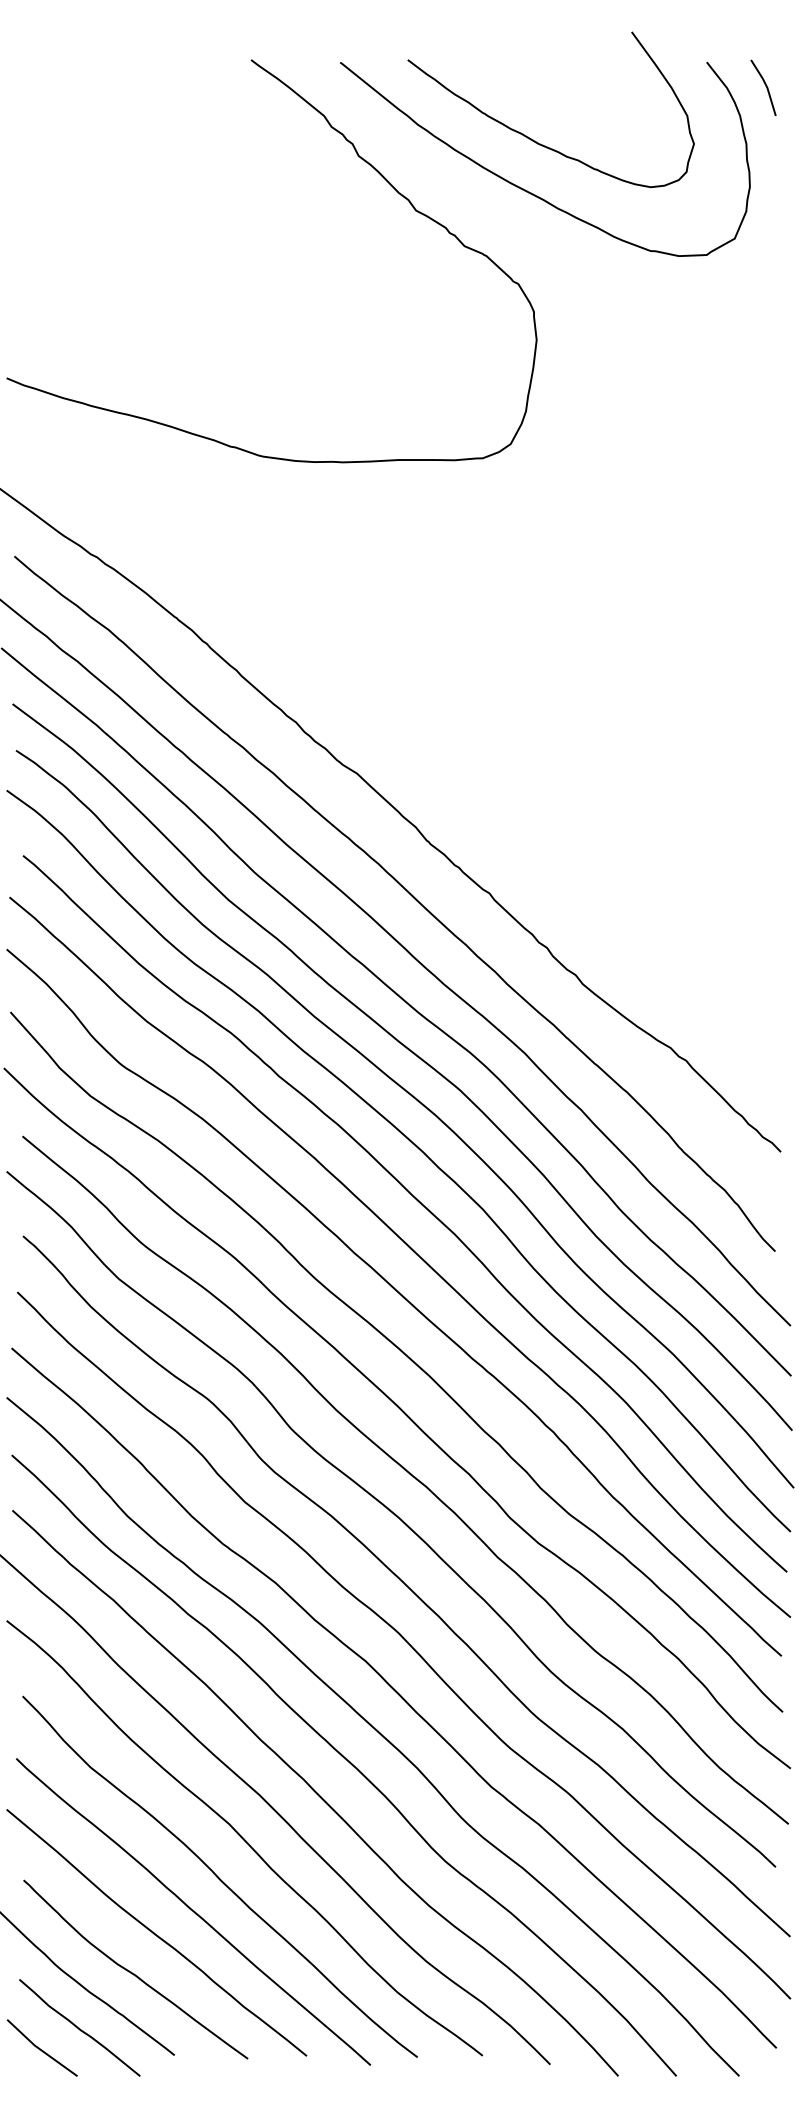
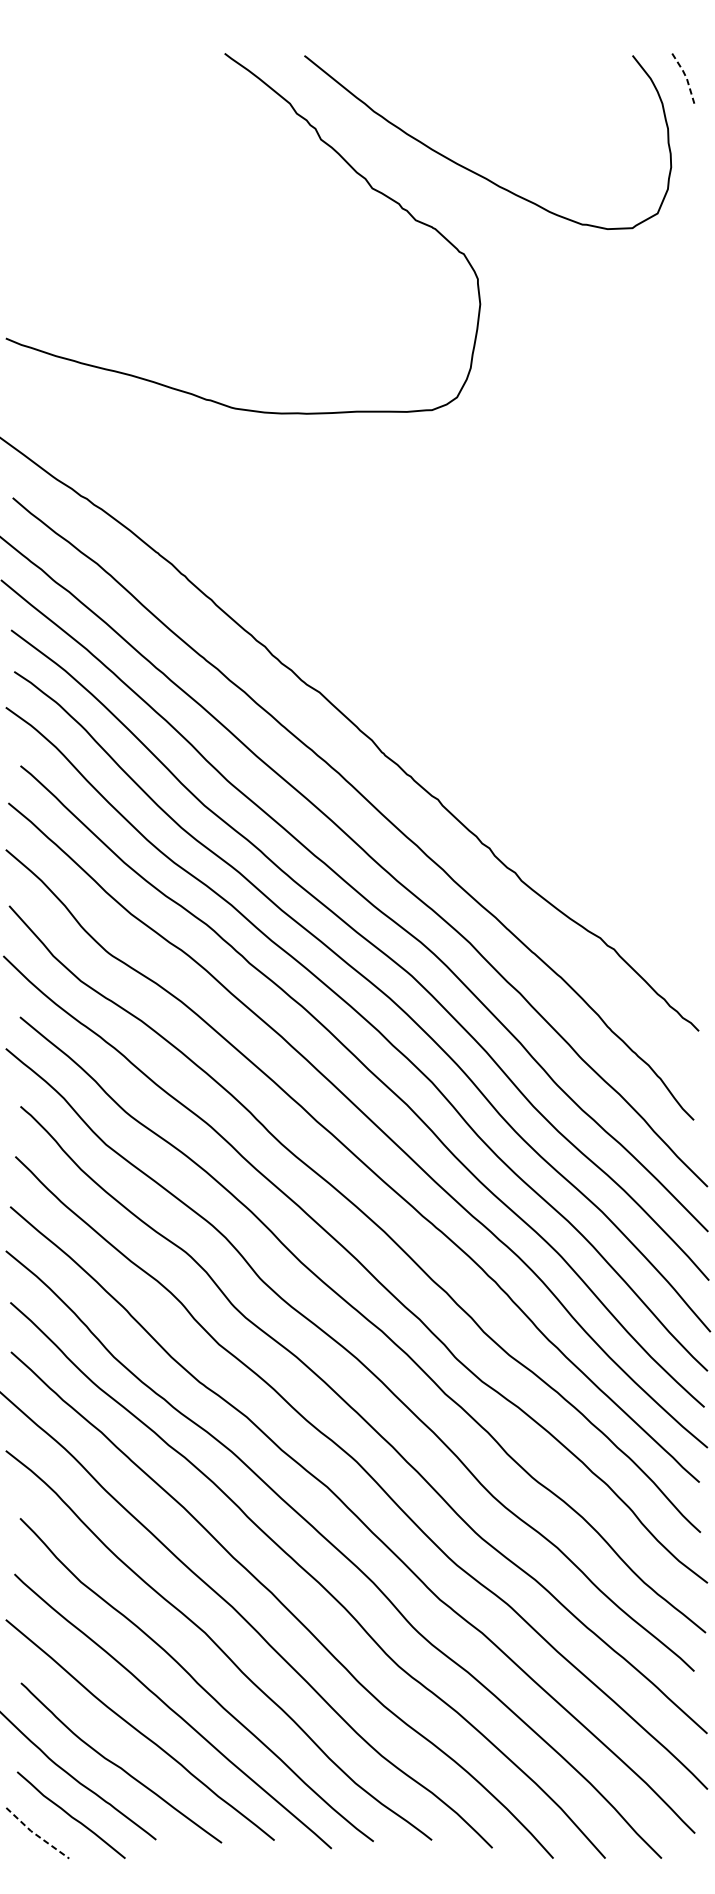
line: (766, 86) -> (686, 77), solid -> dashed
curve: (533, 139) -> (477, 124), removed
line: (40, 2049) -> (36, 1834), solid -> dashed

